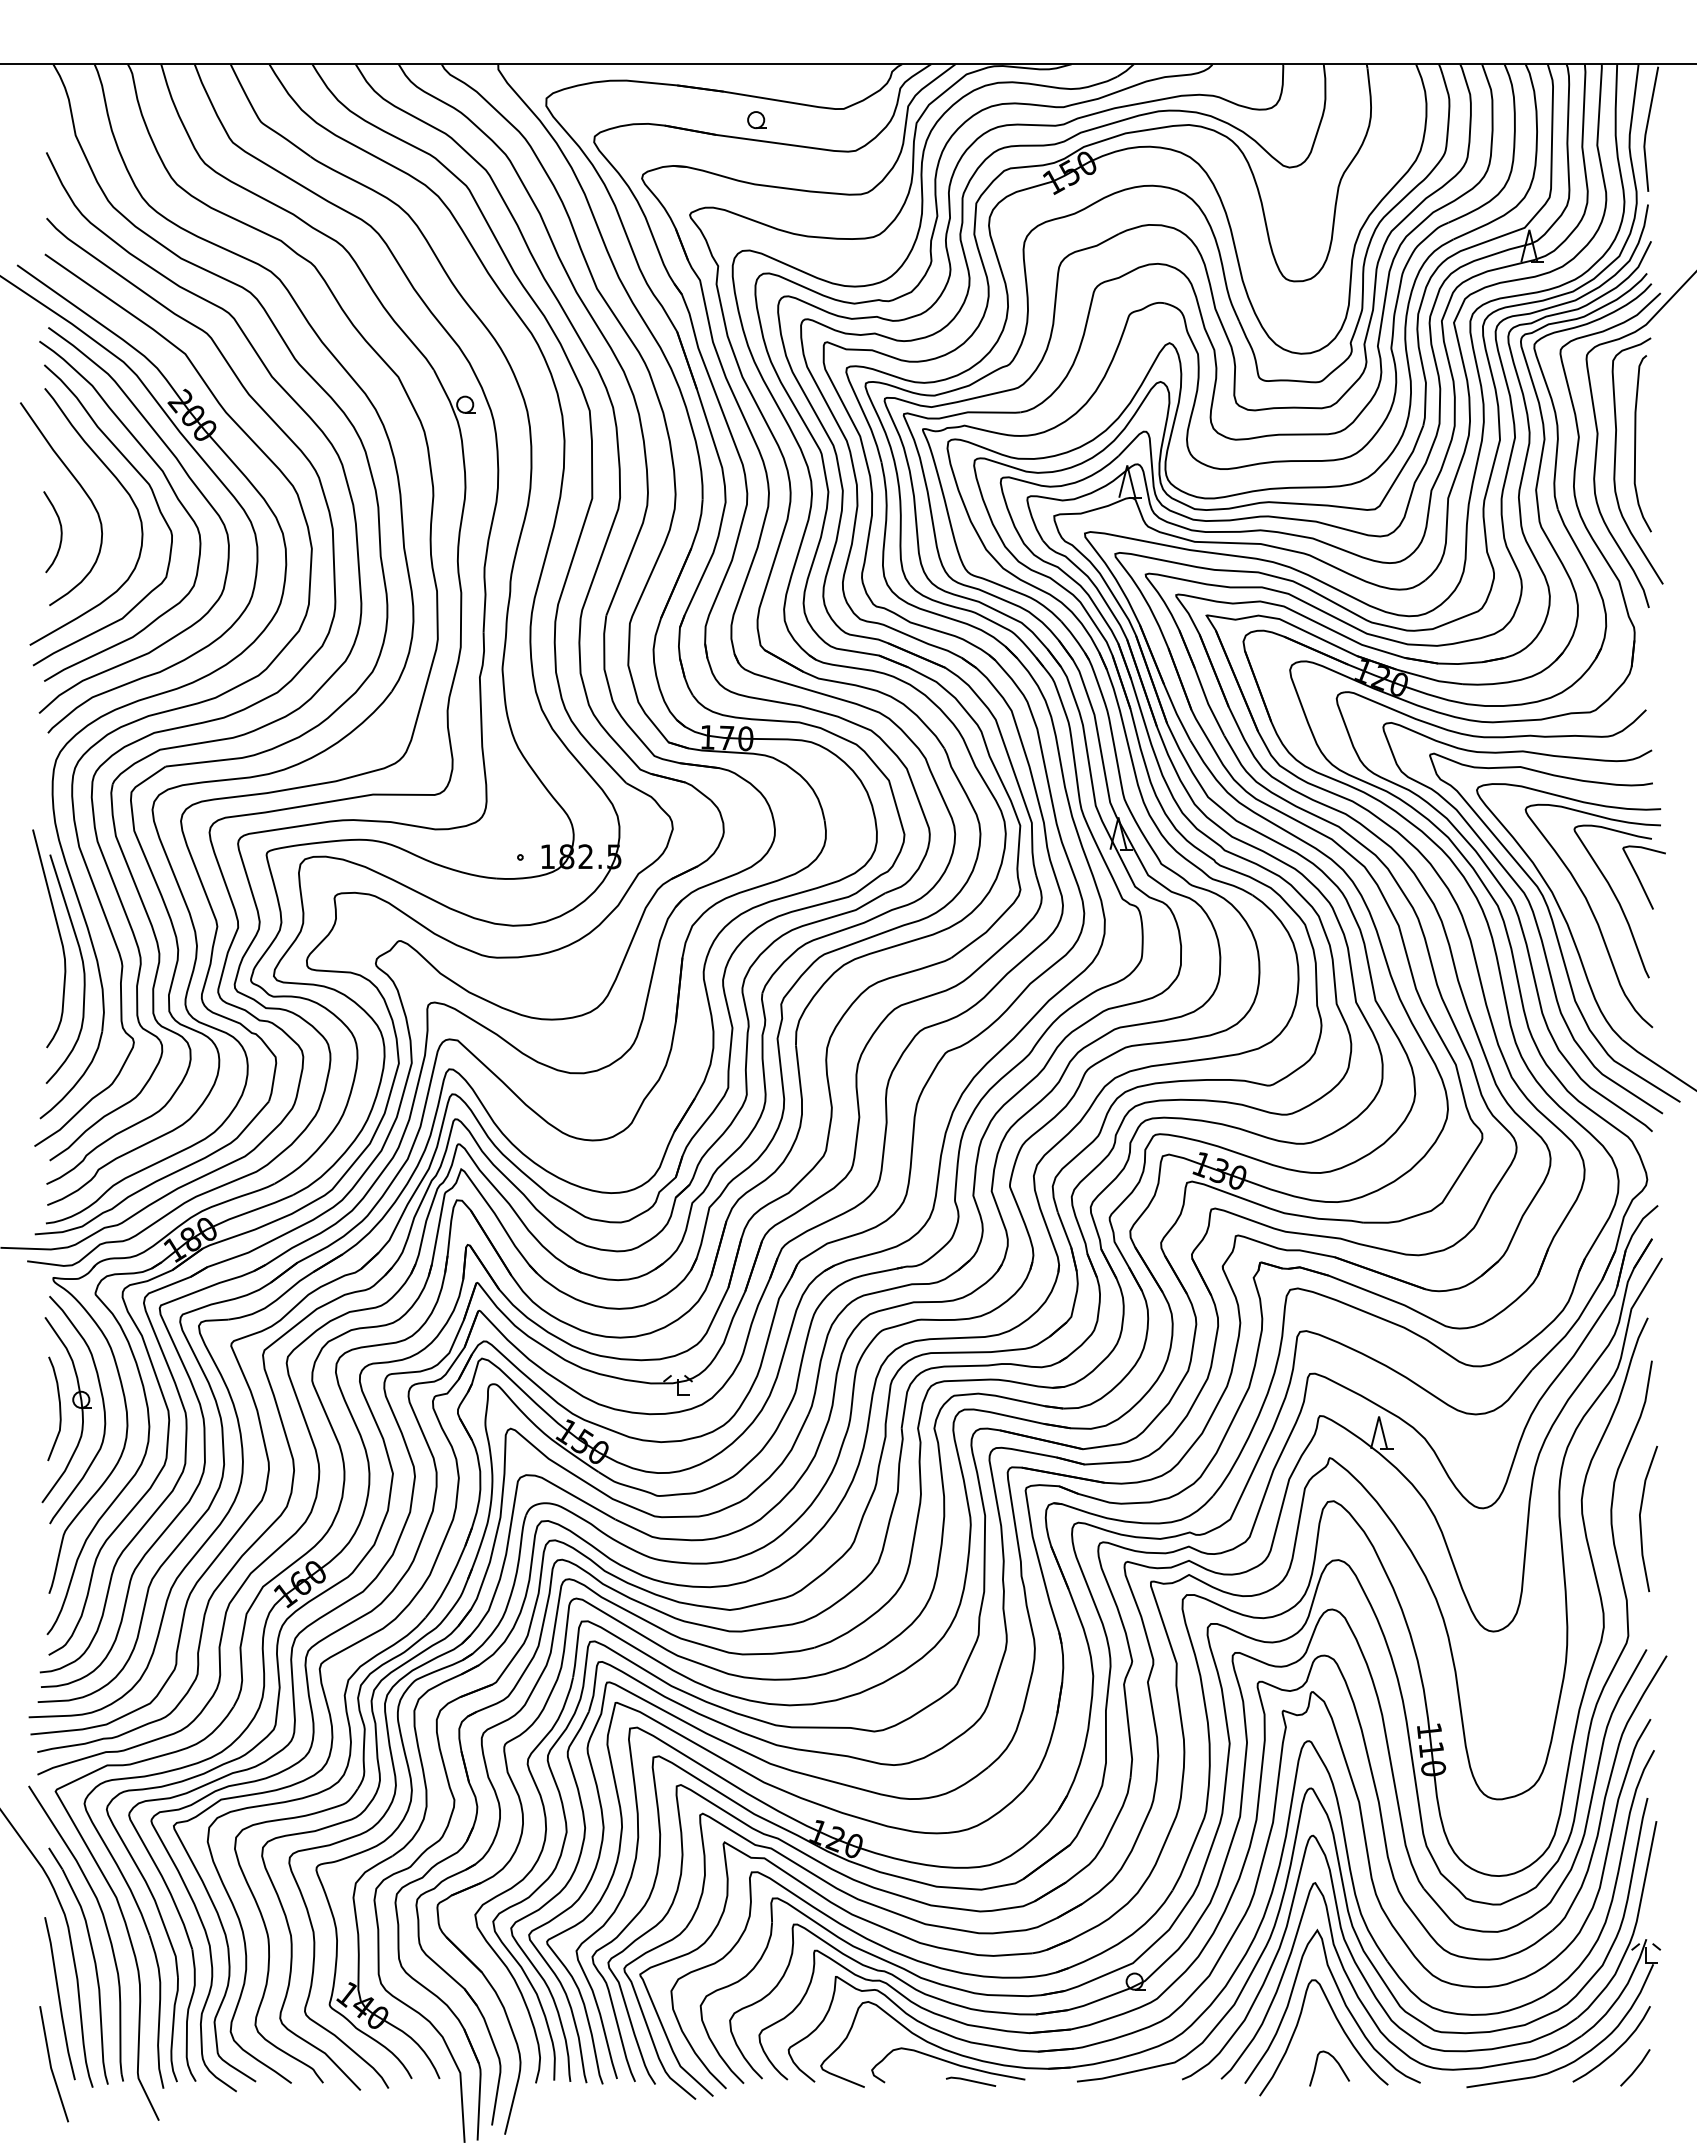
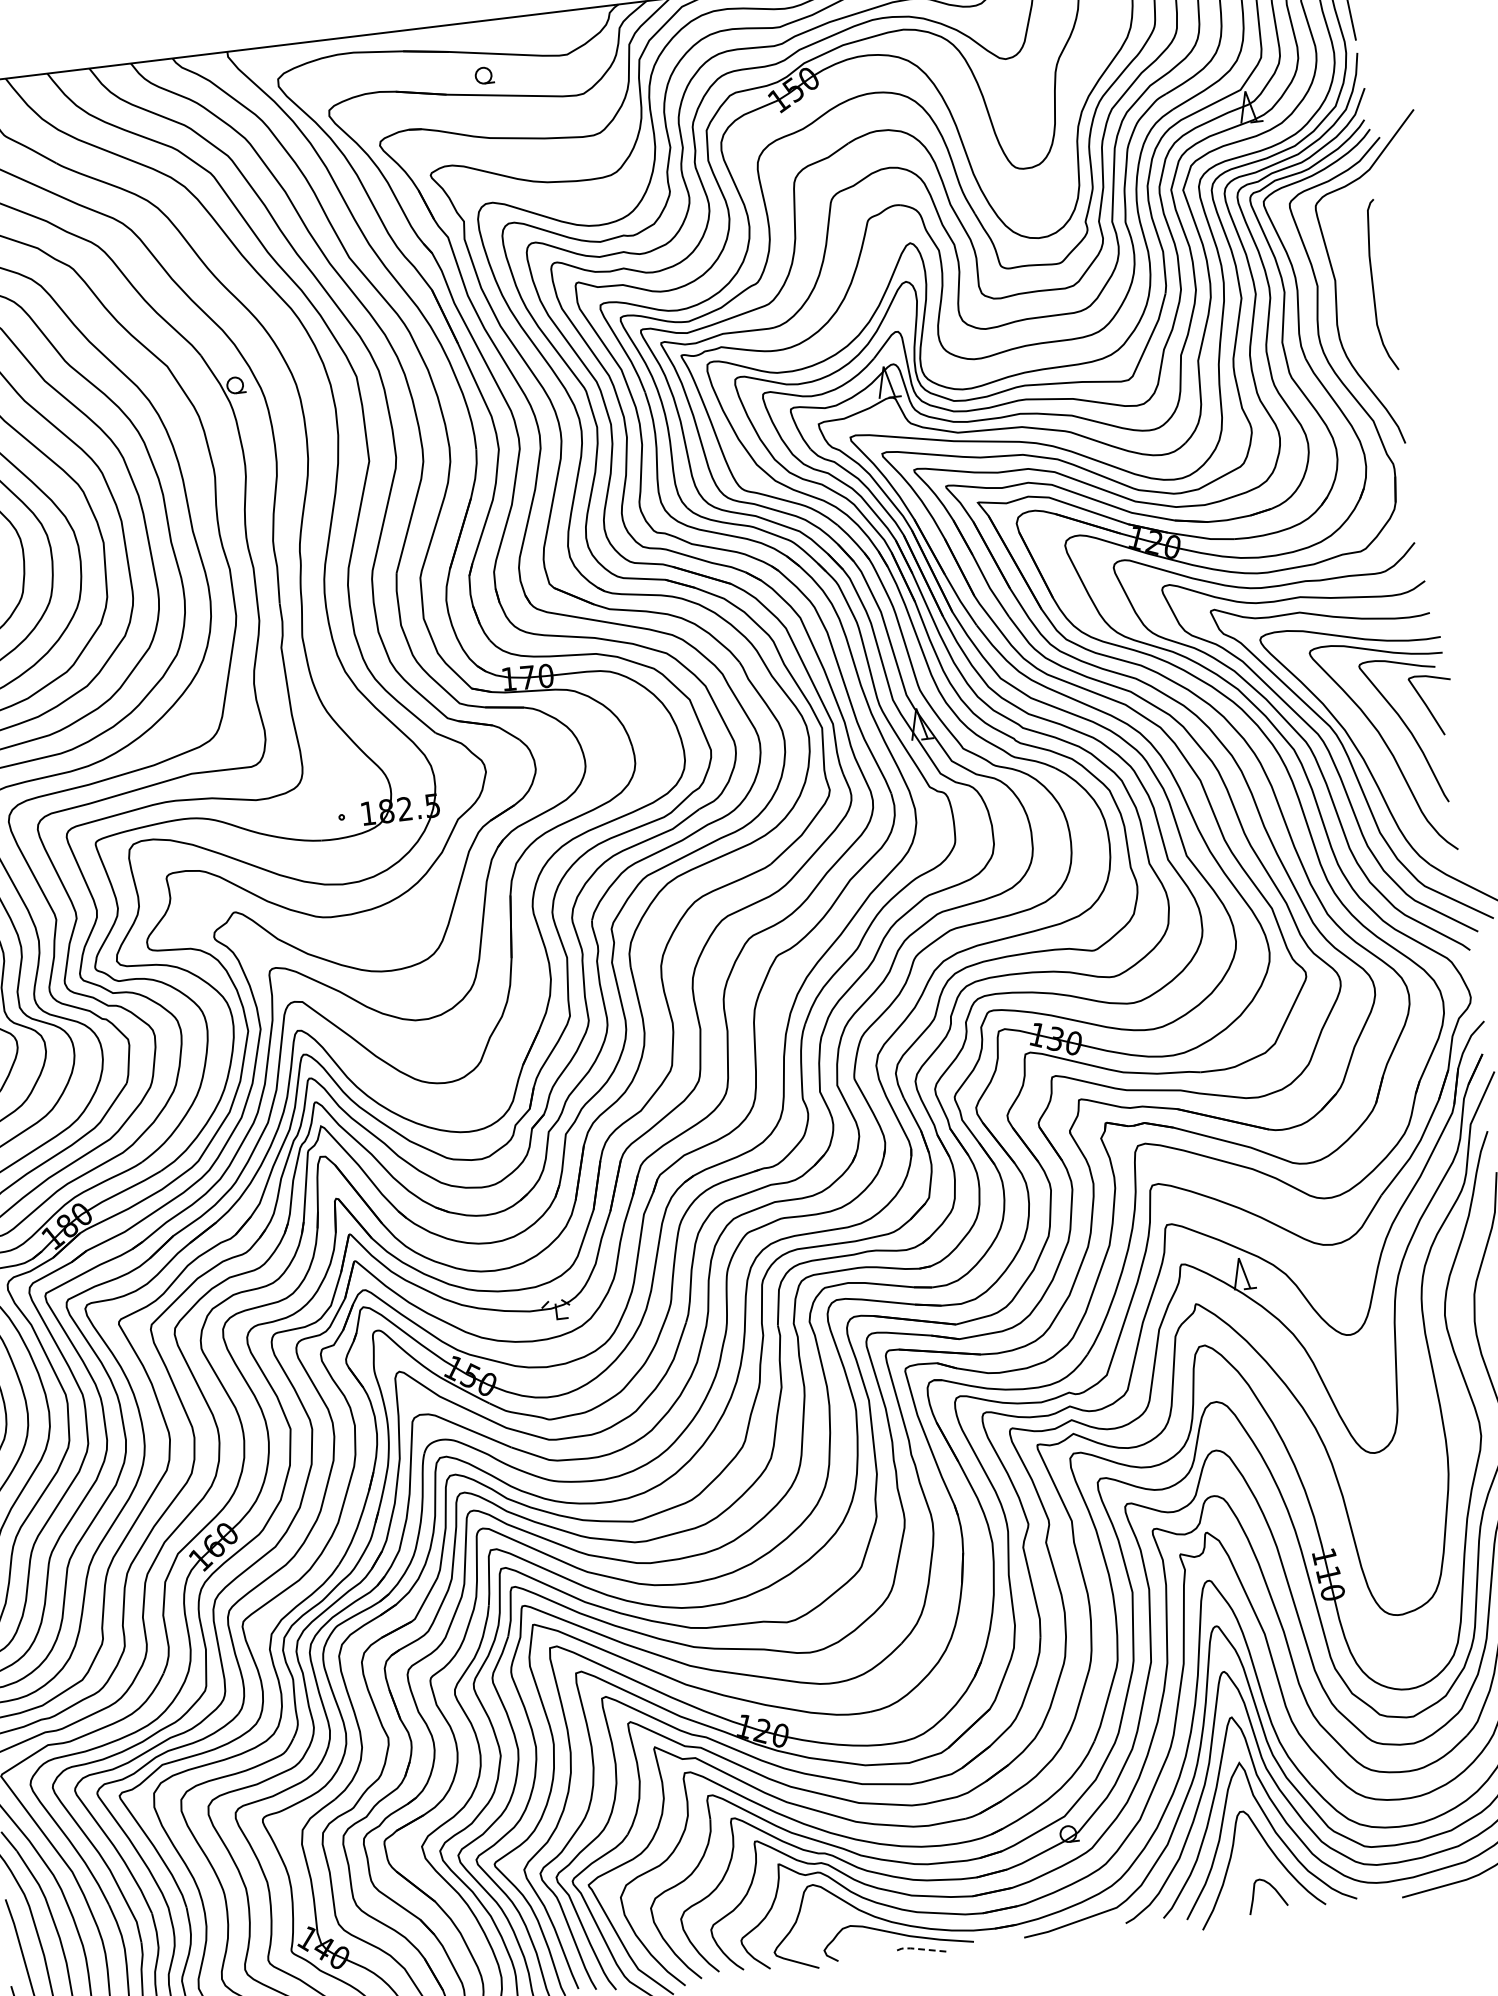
curve: (1616, 455) -> (1356, 299), removed
line: (969, 2080) -> (920, 1949), solid -> dashed

